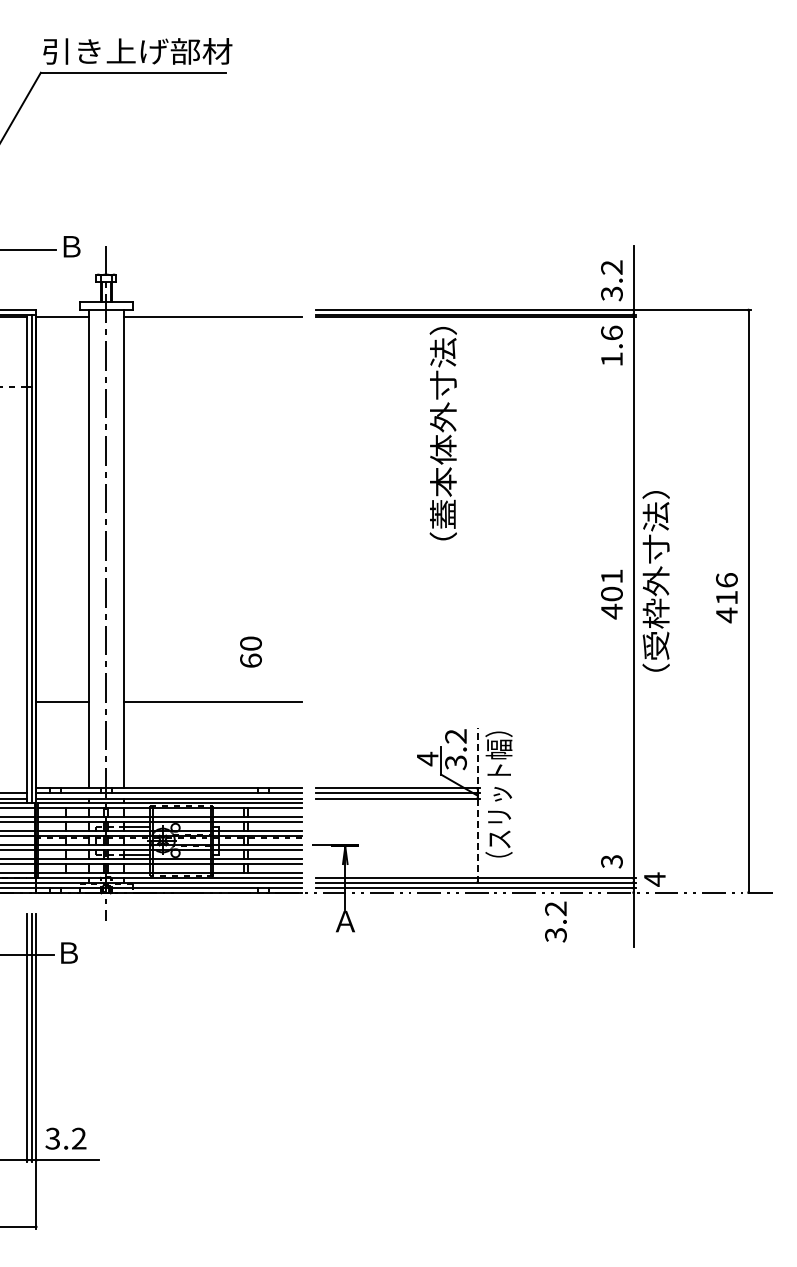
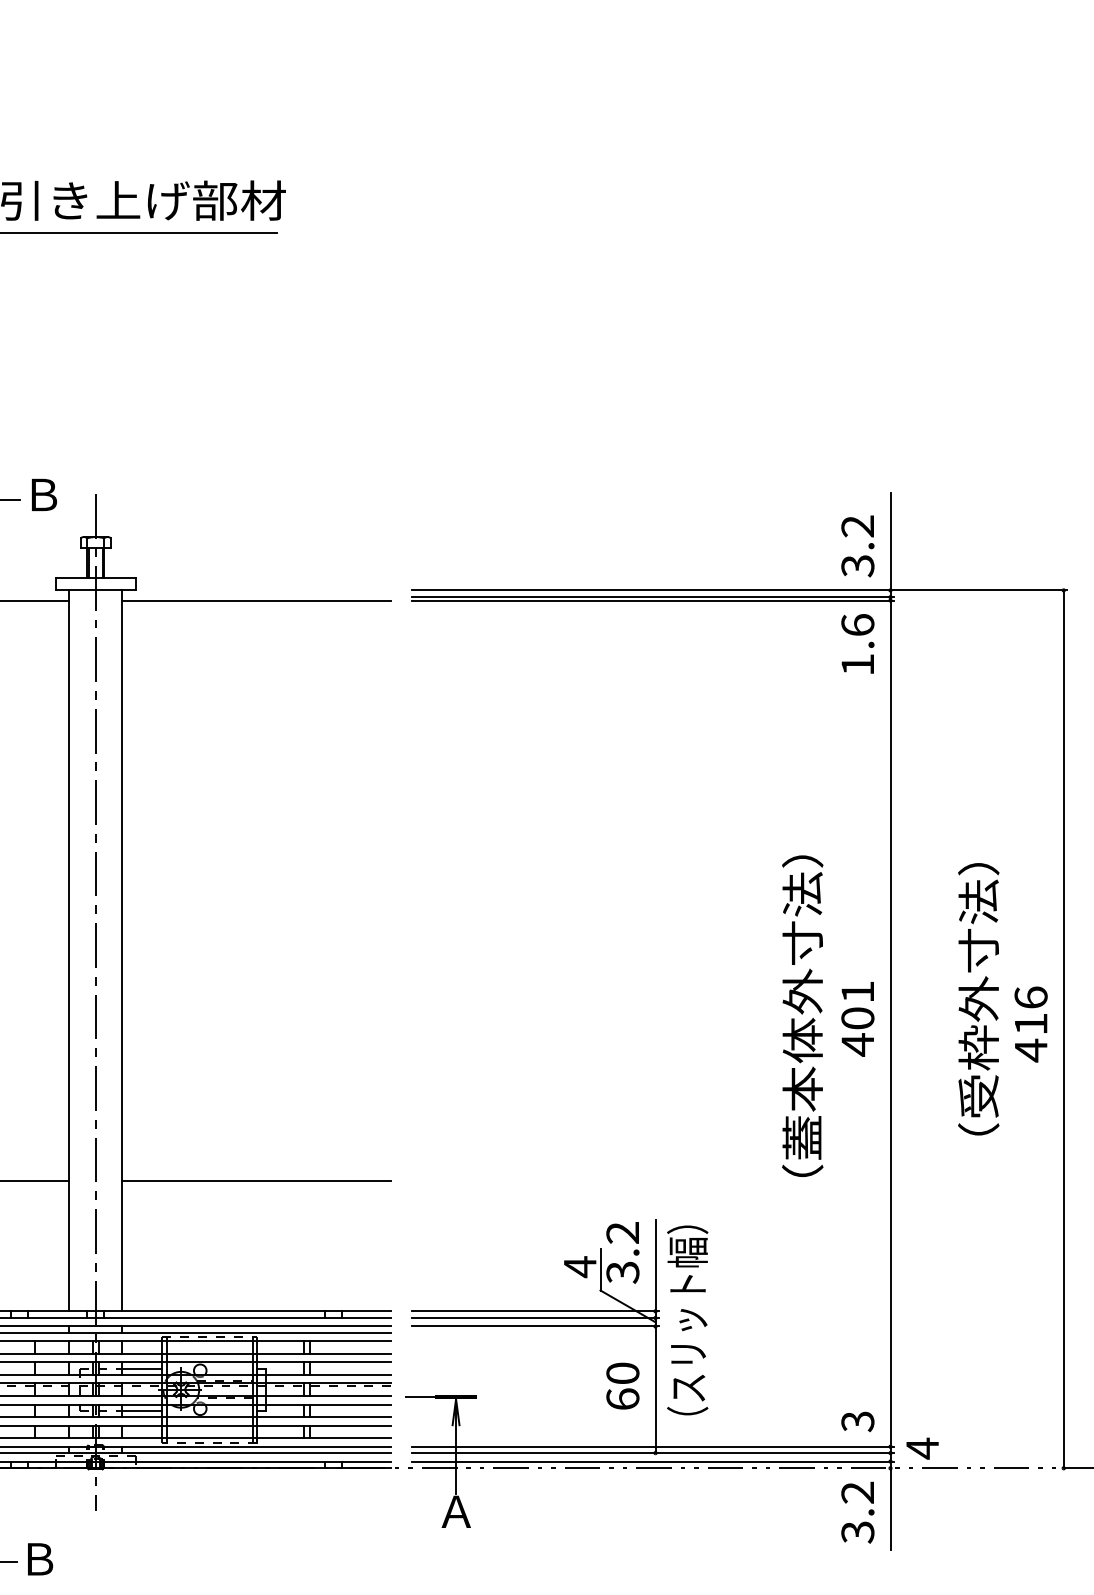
text: (442, 433) -> (801, 1016), moved
text: (655, 581) -> (977, 999), moved
text: (250, 651) -> (622, 1385), moved
line: (477, 804) -> (655, 1335), dashed -> solid
text: (555, 921) -> (857, 1511), moved

